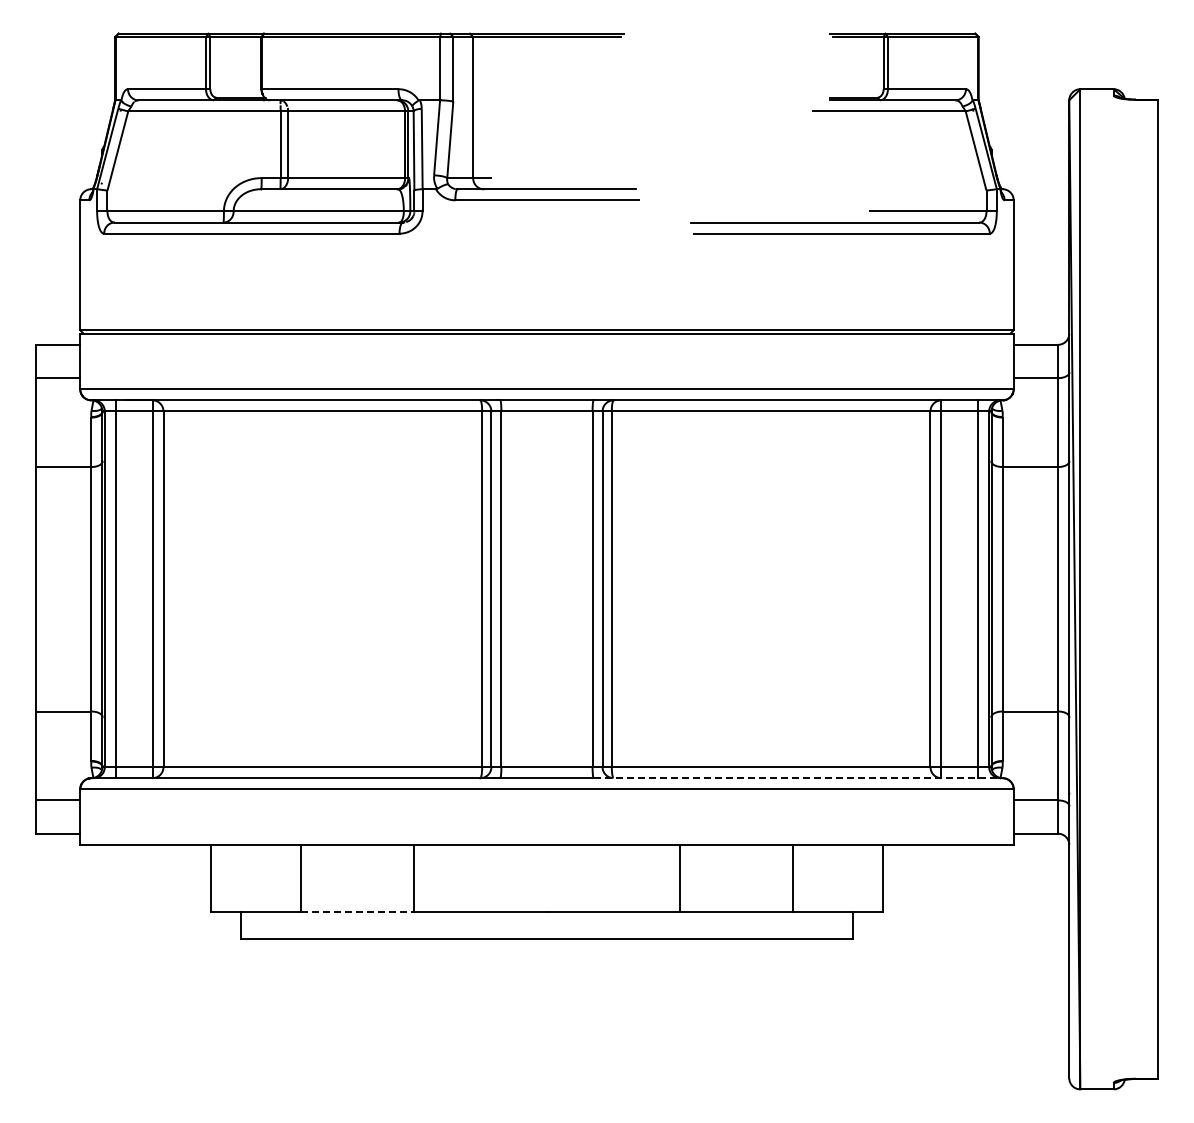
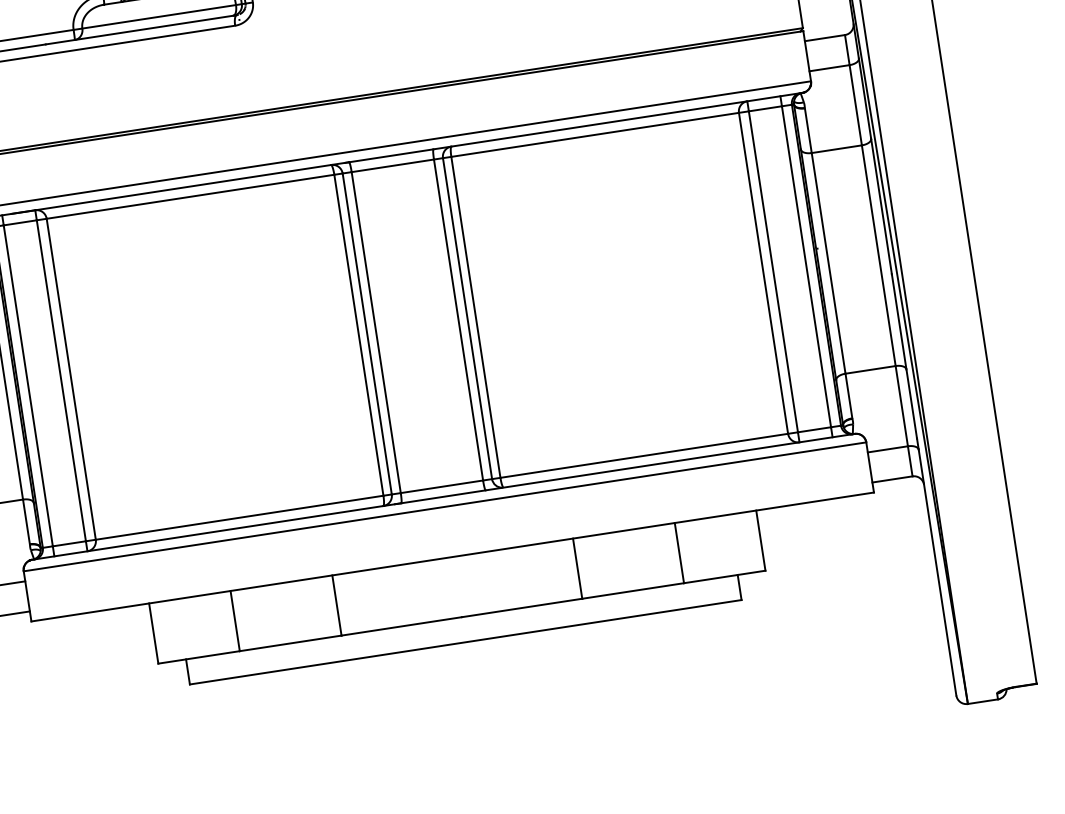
line: (797, 778) -> (669, 462), dashed -> solid
line: (357, 911) -> (290, 643), dashed -> solid

